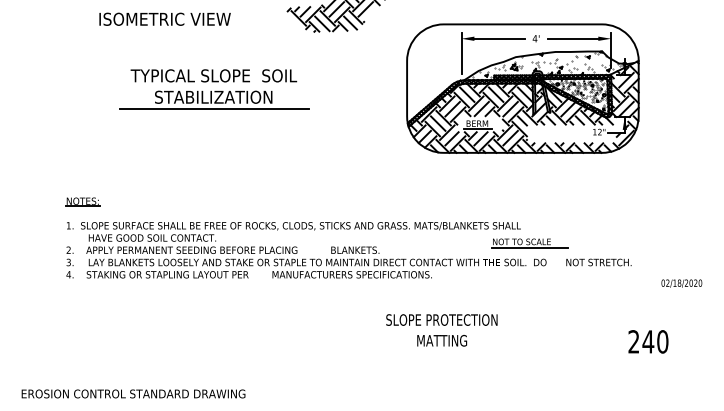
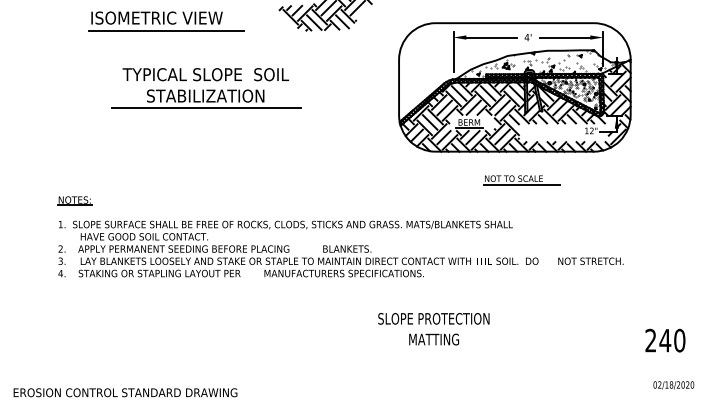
line: (174, 32) -> (166, 31), added
part: (529, 243) -> (521, 180), moved
text: (681, 283) -> (673, 385), moved
text: (648, 341) -> (665, 340), moved

